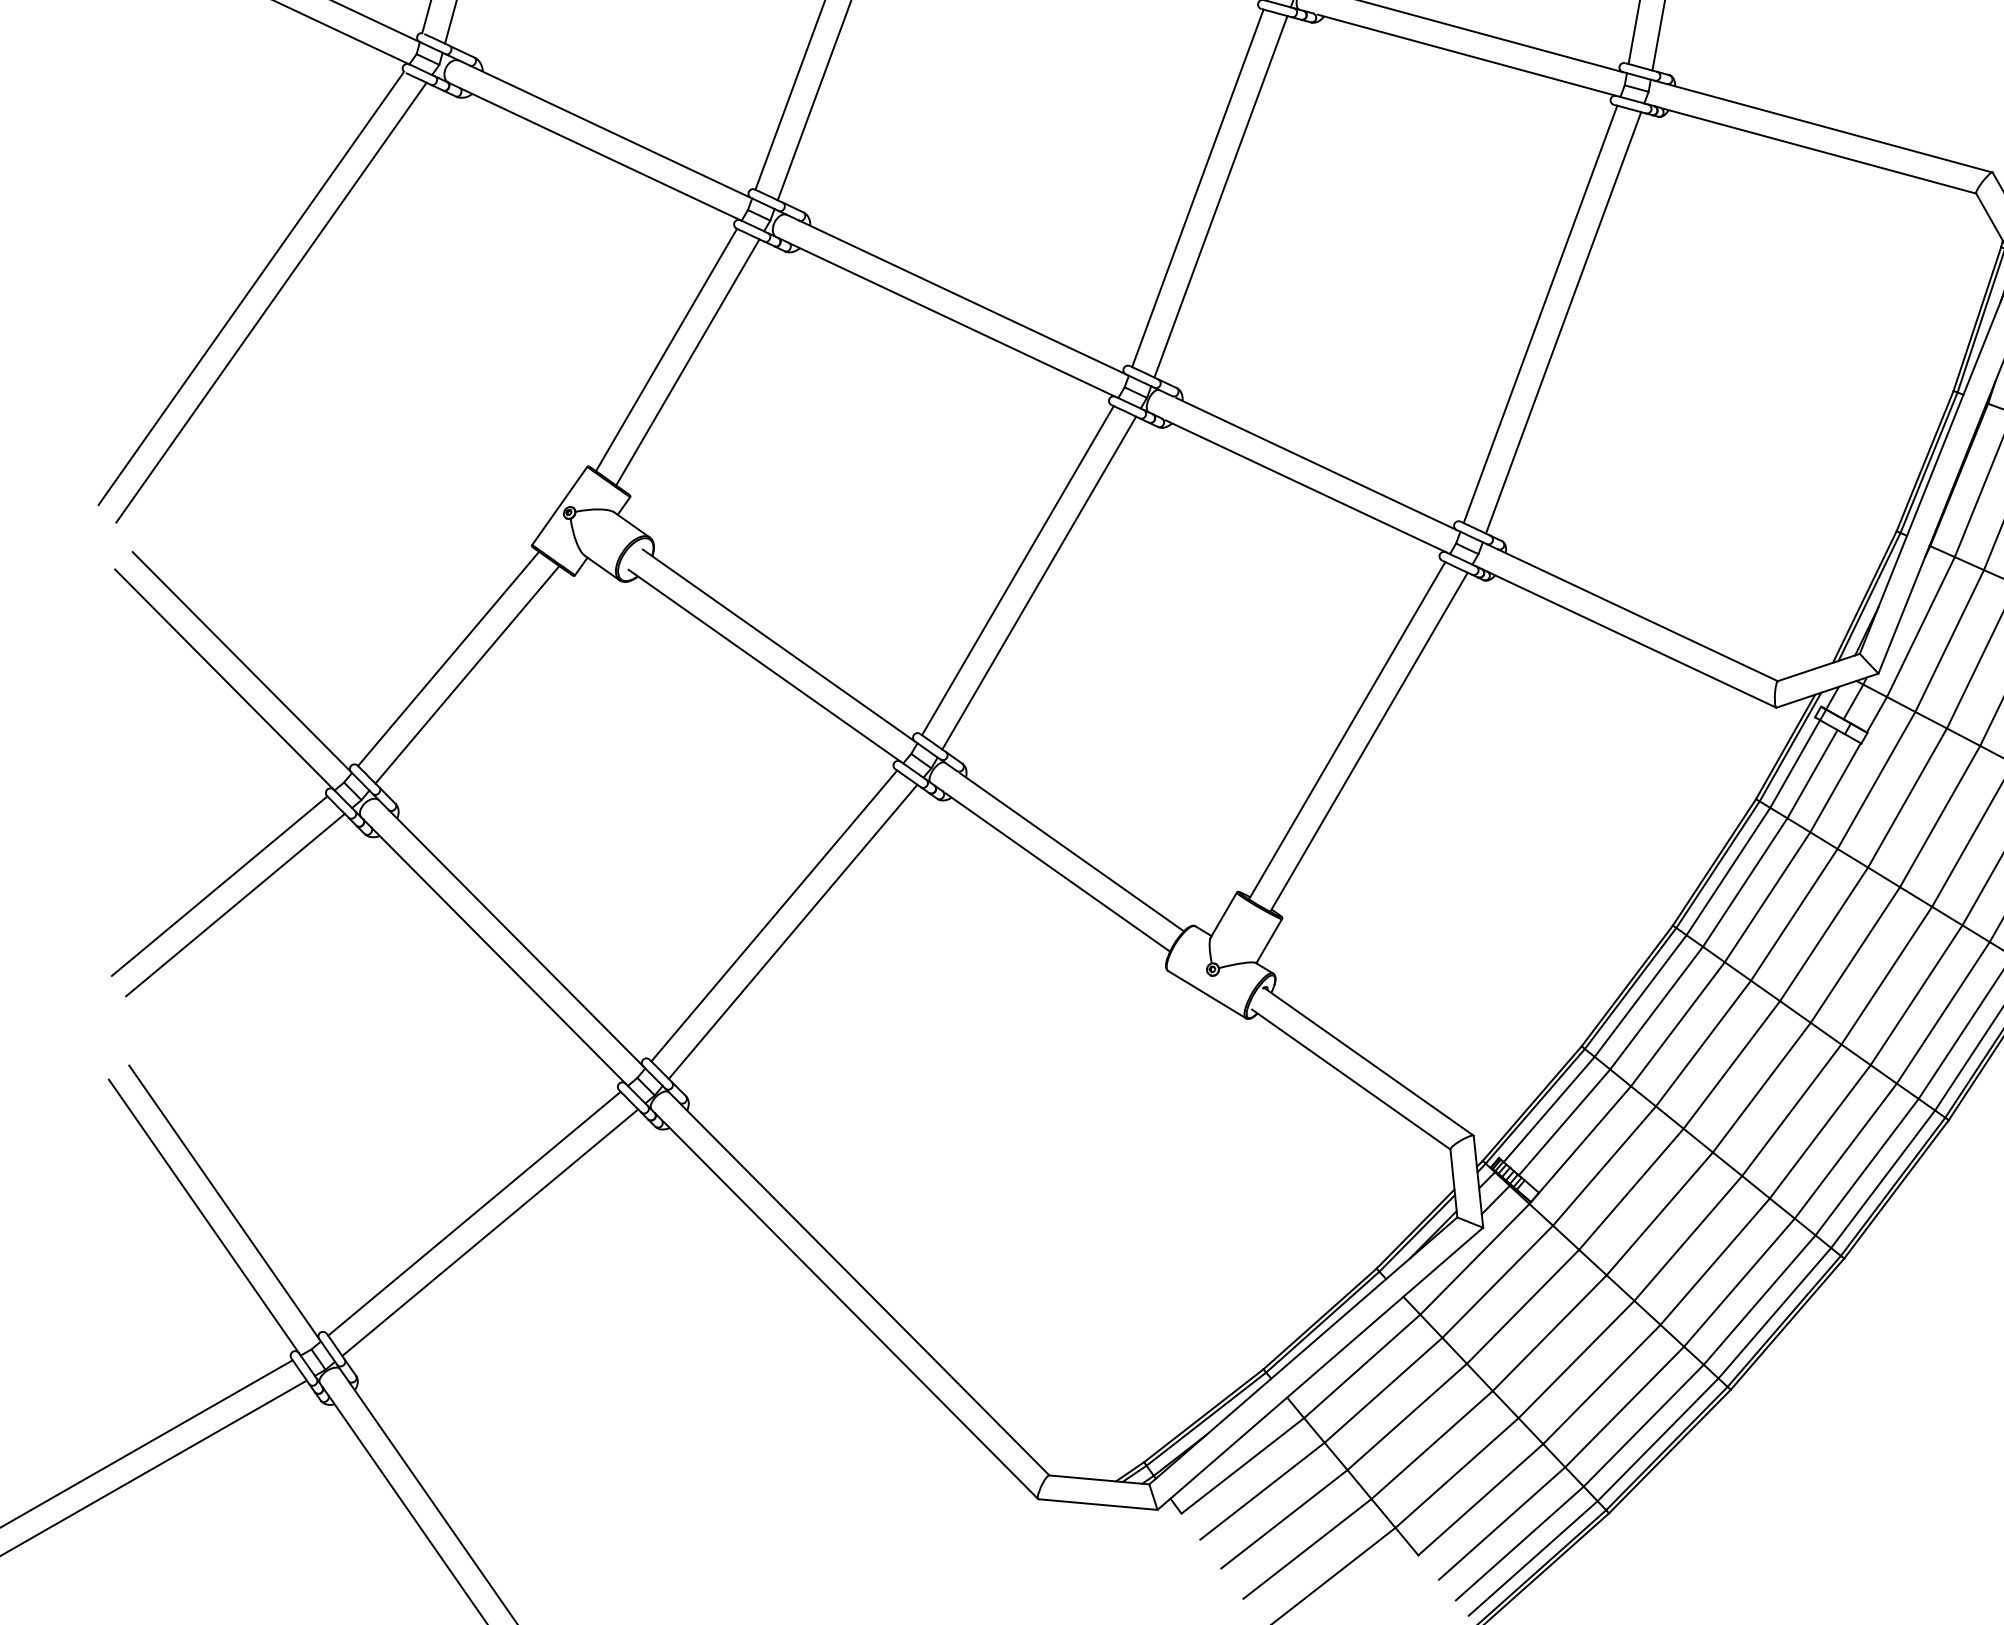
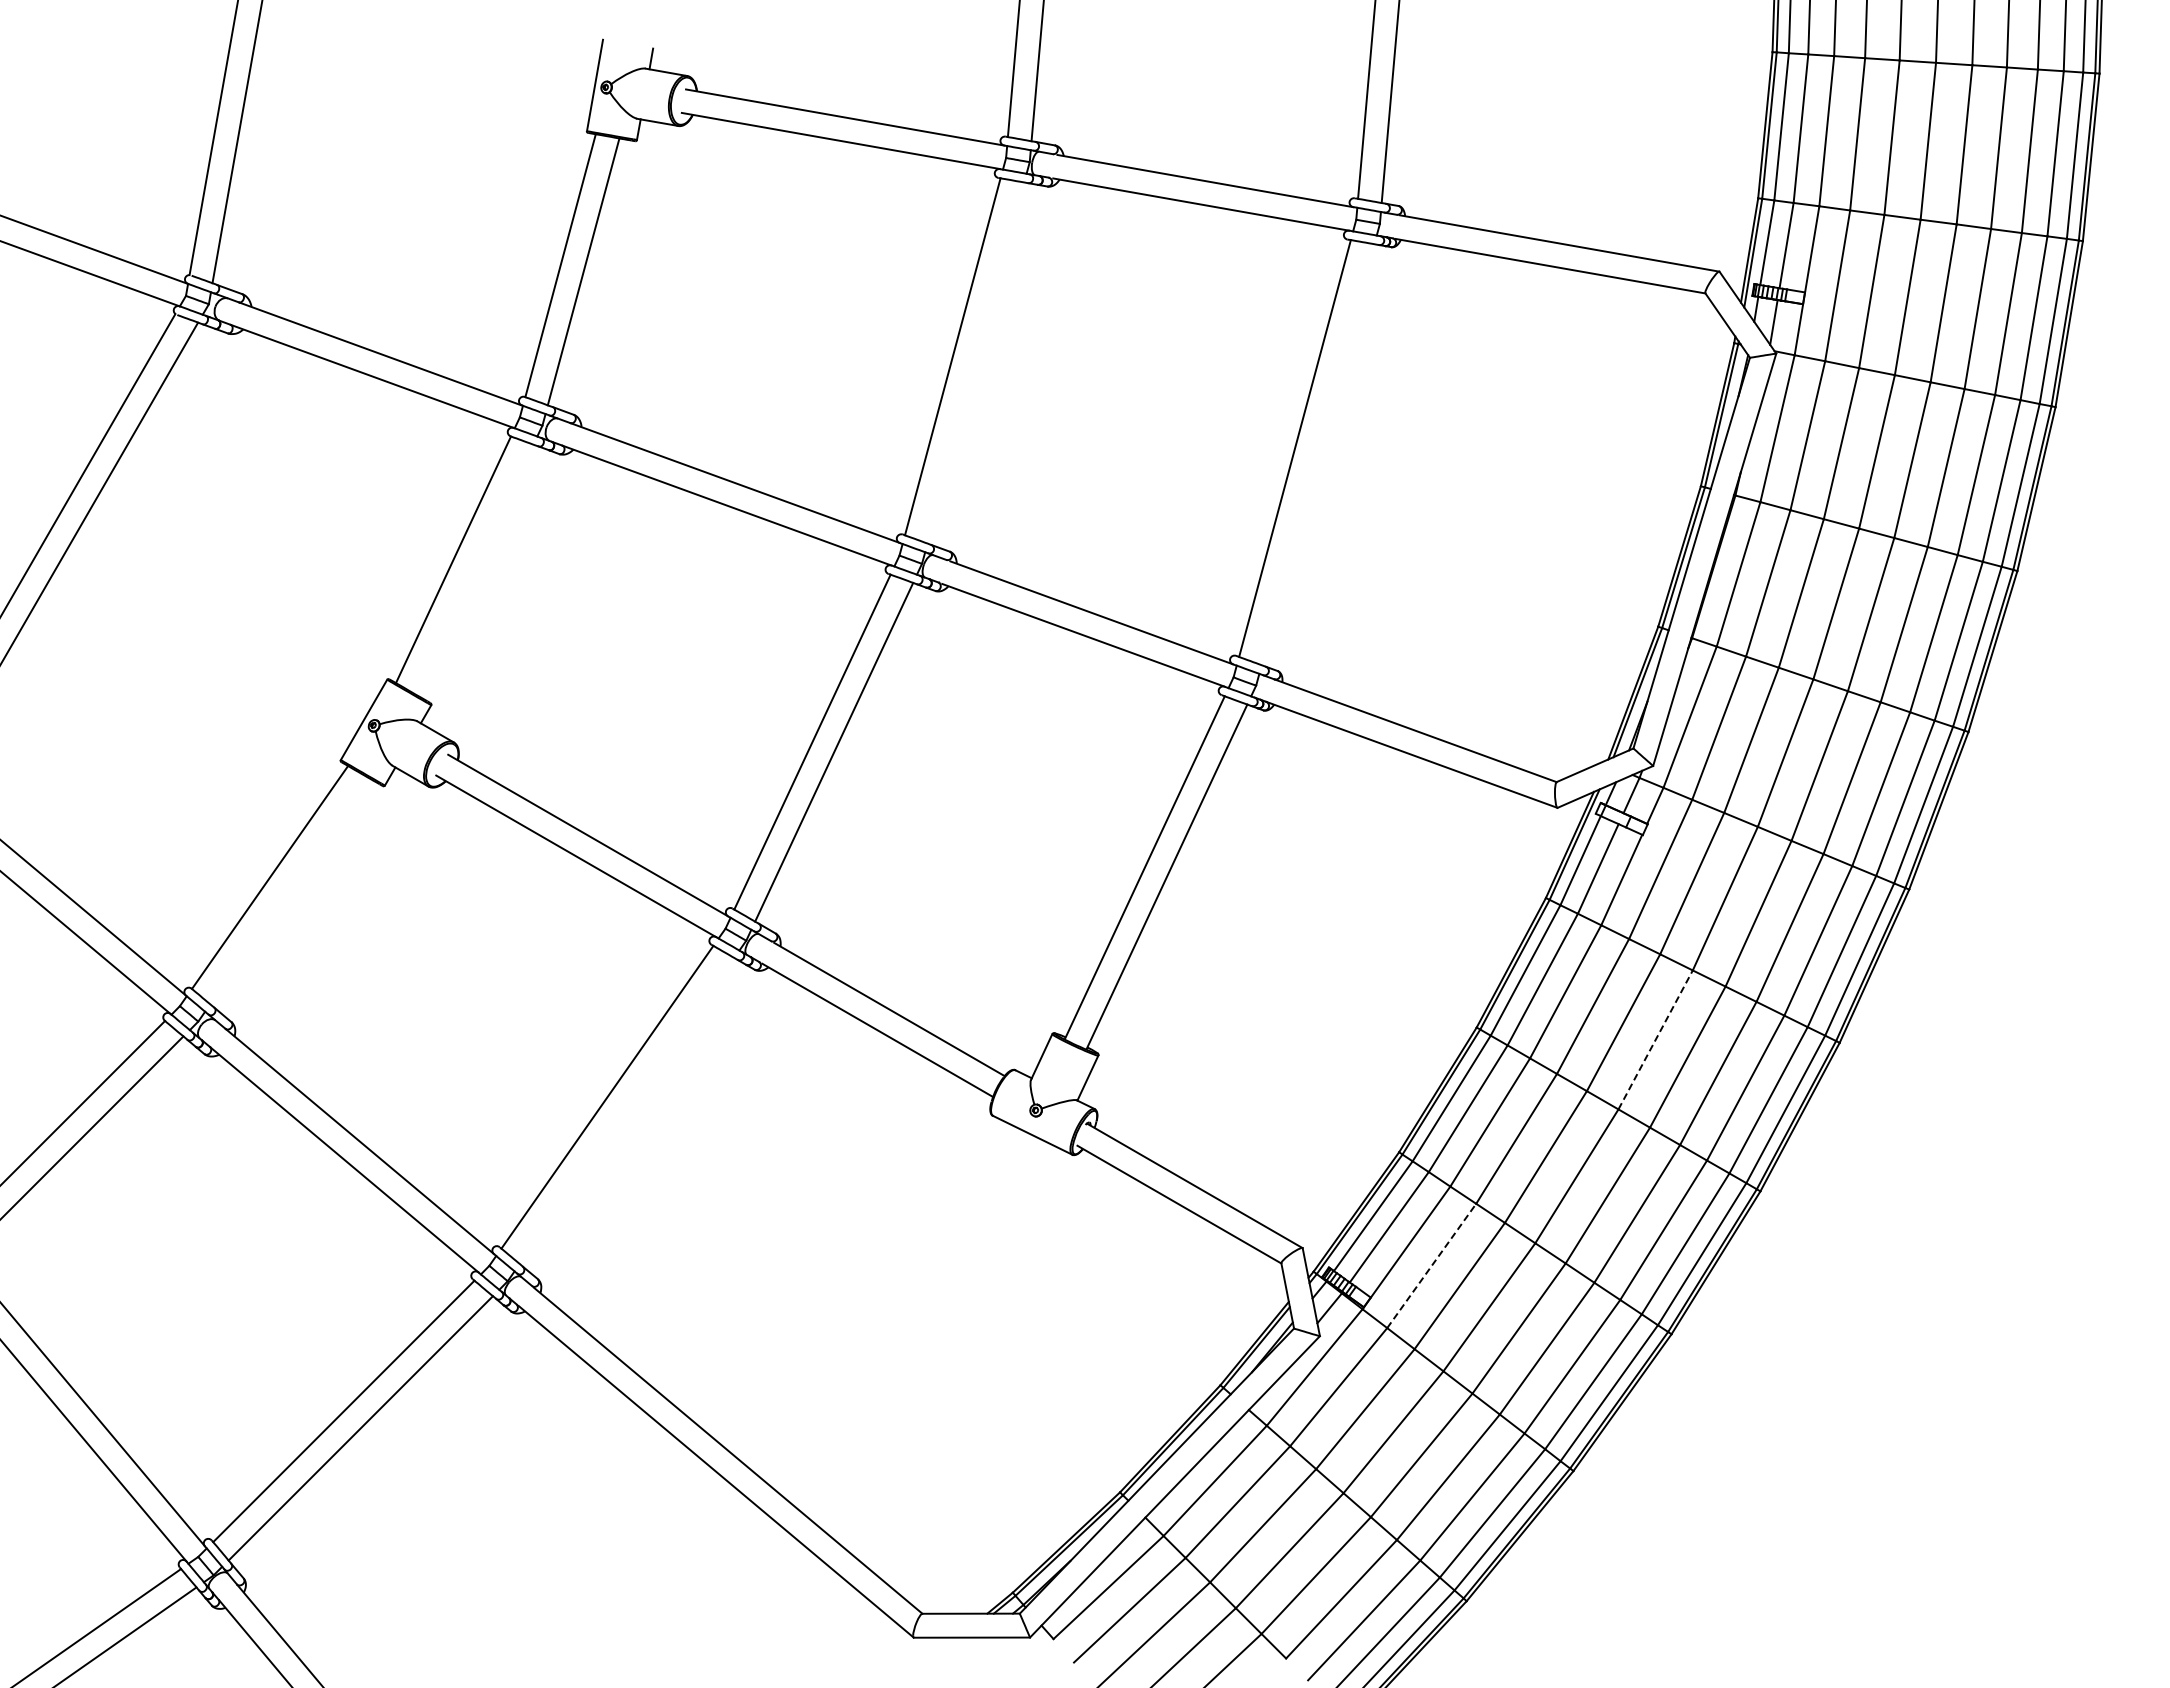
line: (1220, 196) -> (975, 362), removed
line: (1563, 322) -> (1317, 454), removed
line: (687, 361) -> (474, 569), removed
line: (467, 675) -> (289, 891), removed
line: (792, 931) -> (626, 1110), removed
line: (1855, 954) -> (1655, 1039), solid -> dashed
line: (1605, 1165) -> (1432, 1265), solid -> dashed

